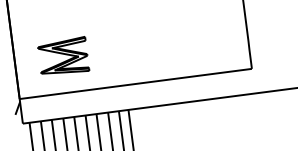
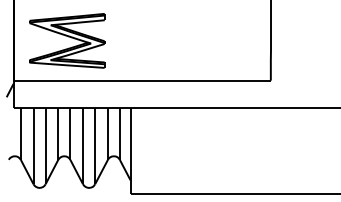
part: (63, 56) -> (67, 40), size x1.43

